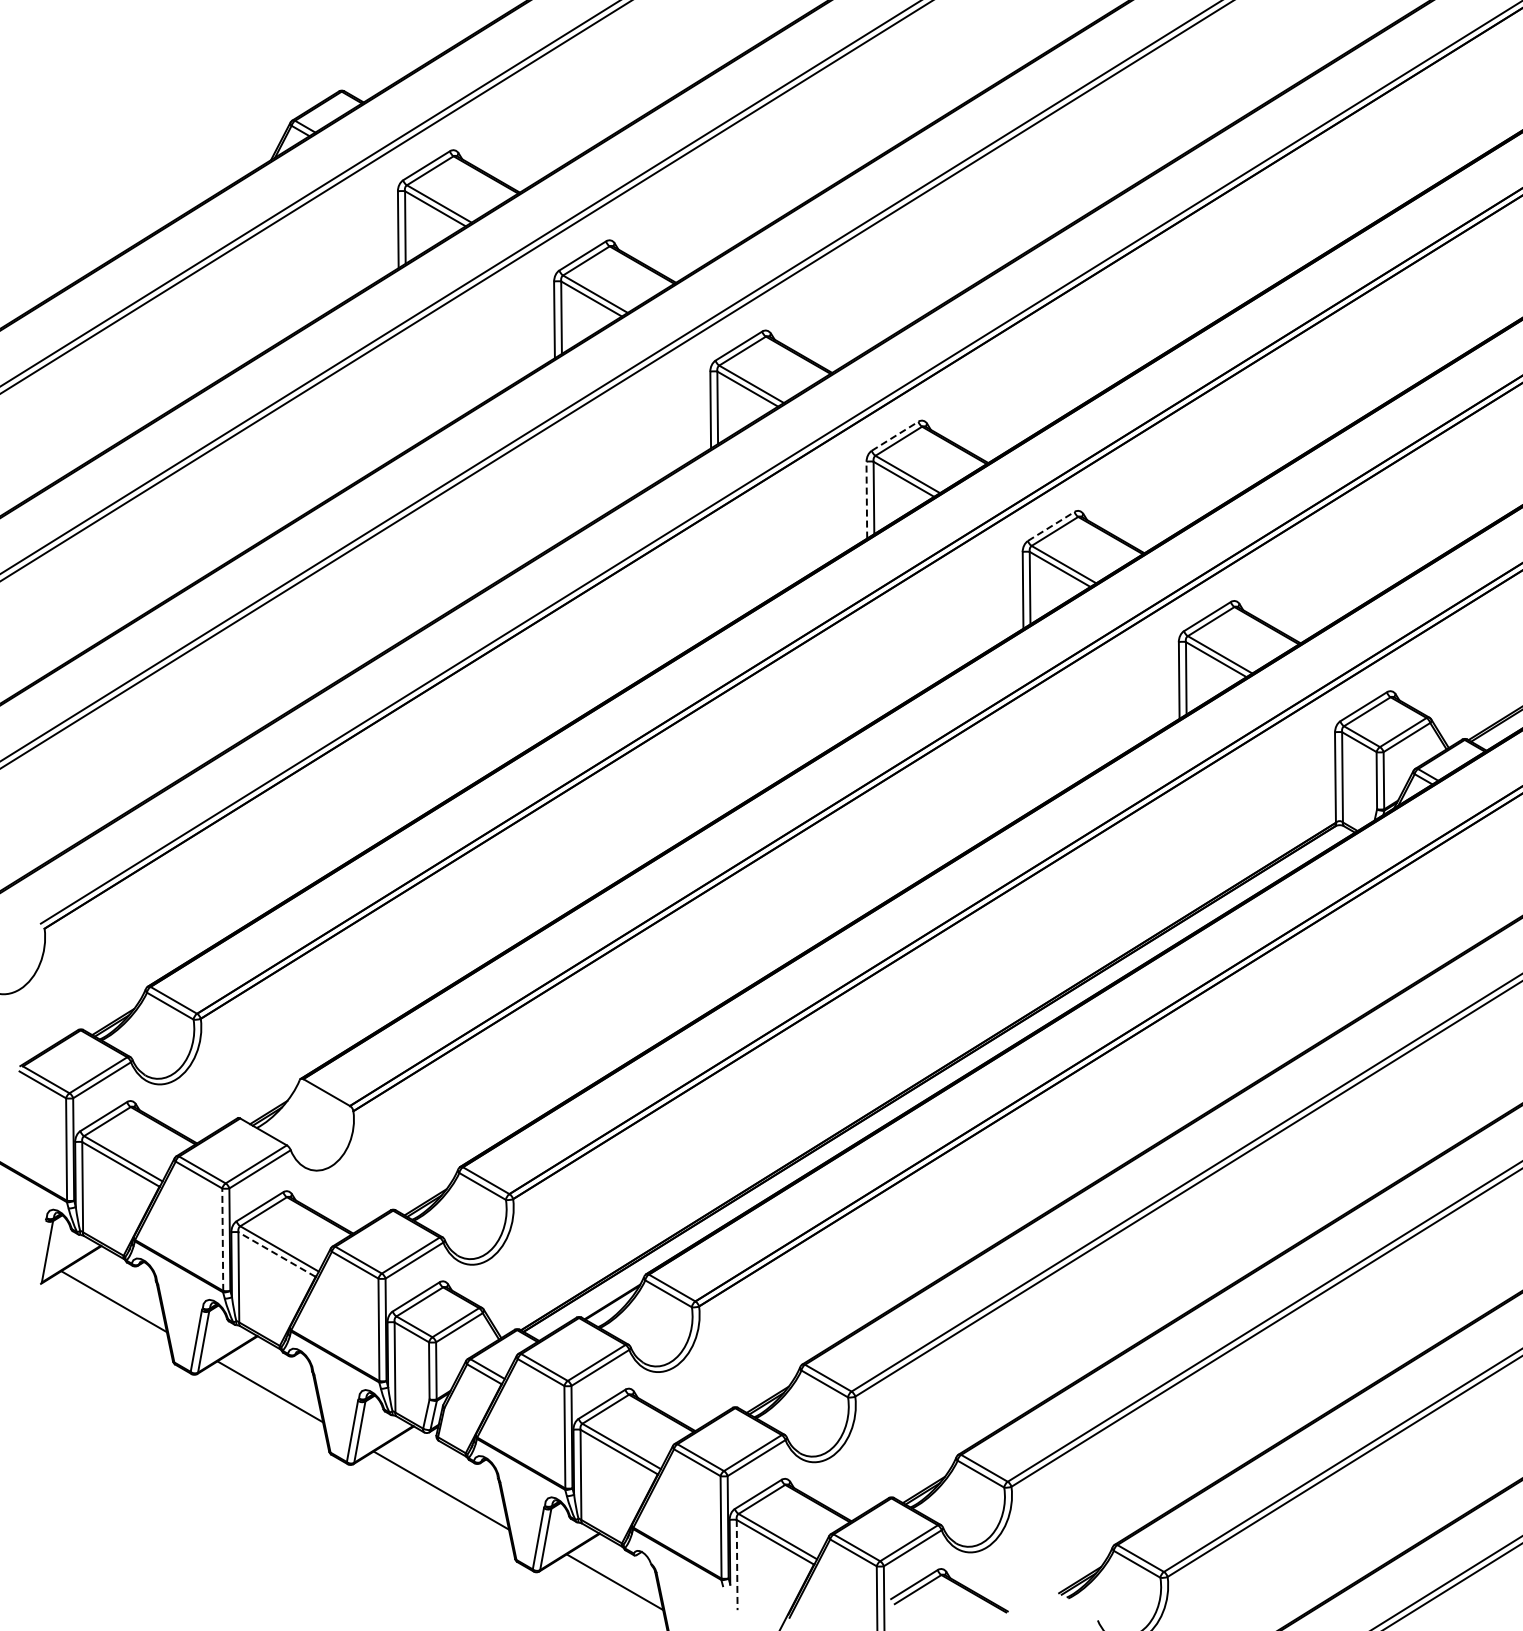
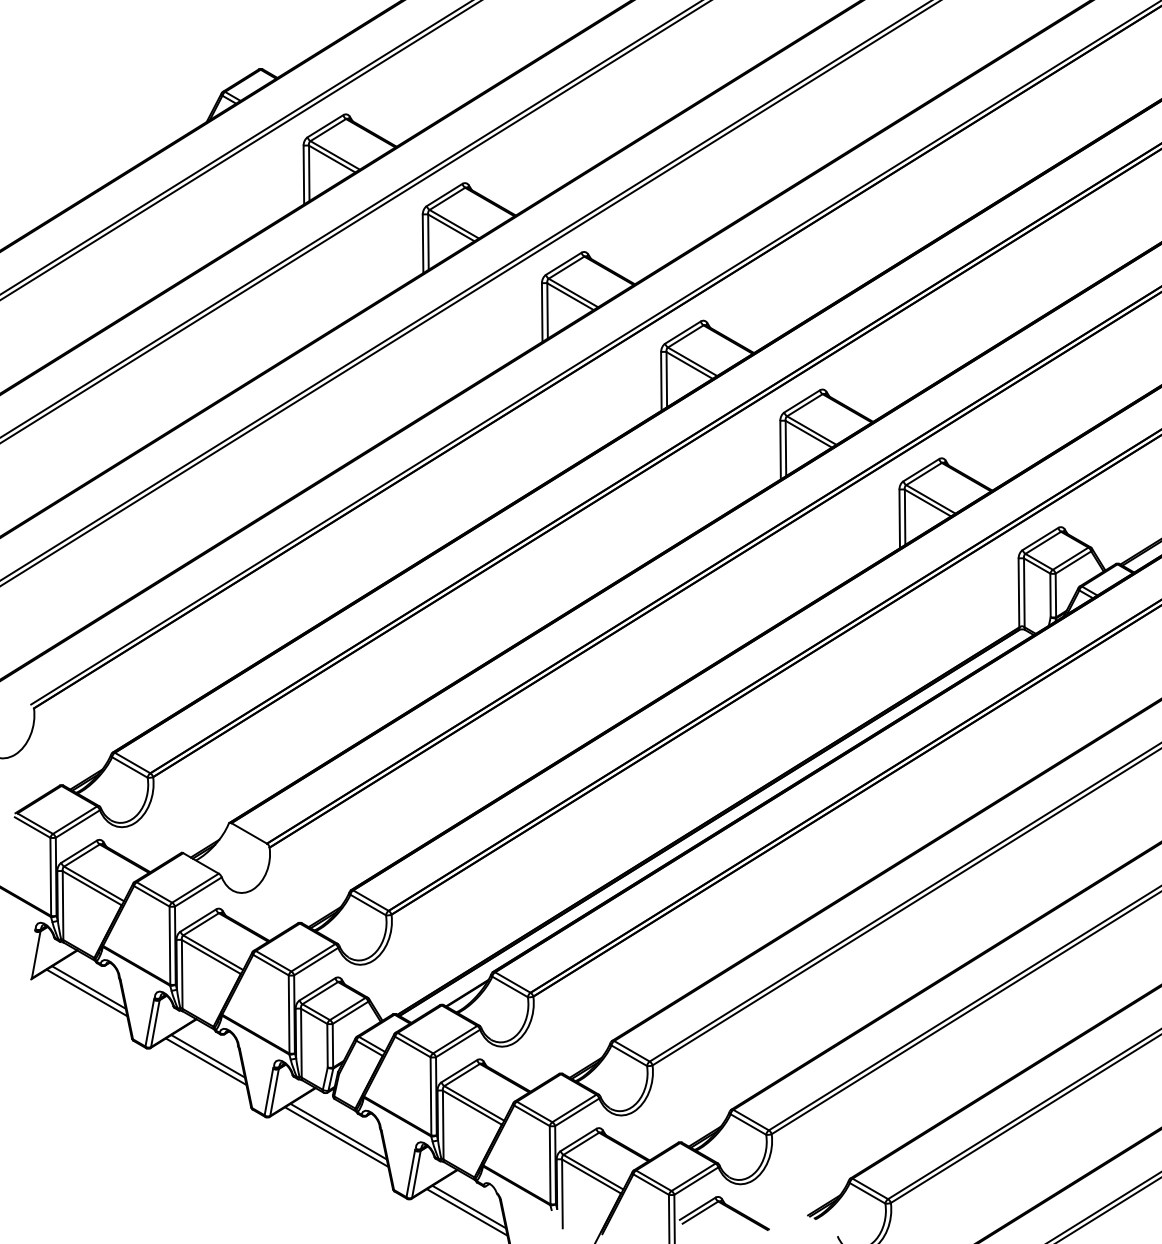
line: (895, 436) -> (683, 332), dashed -> solid
line: (866, 499) -> (661, 380), dashed -> solid
line: (1051, 526) -> (802, 401), dashed -> solid
line: (222, 1239) -> (169, 945), dashed -> solid
line: (277, 1254) -> (211, 956), dashed -> solid
line: (116, 1294) -> (88, 987), added
line: (272, 1384) -> (207, 1056), added
line: (443, 1483) -> (338, 1131), added
line: (737, 1565) -> (562, 1194), dashed -> solid
line: (612, 1588) -> (467, 1211), added

